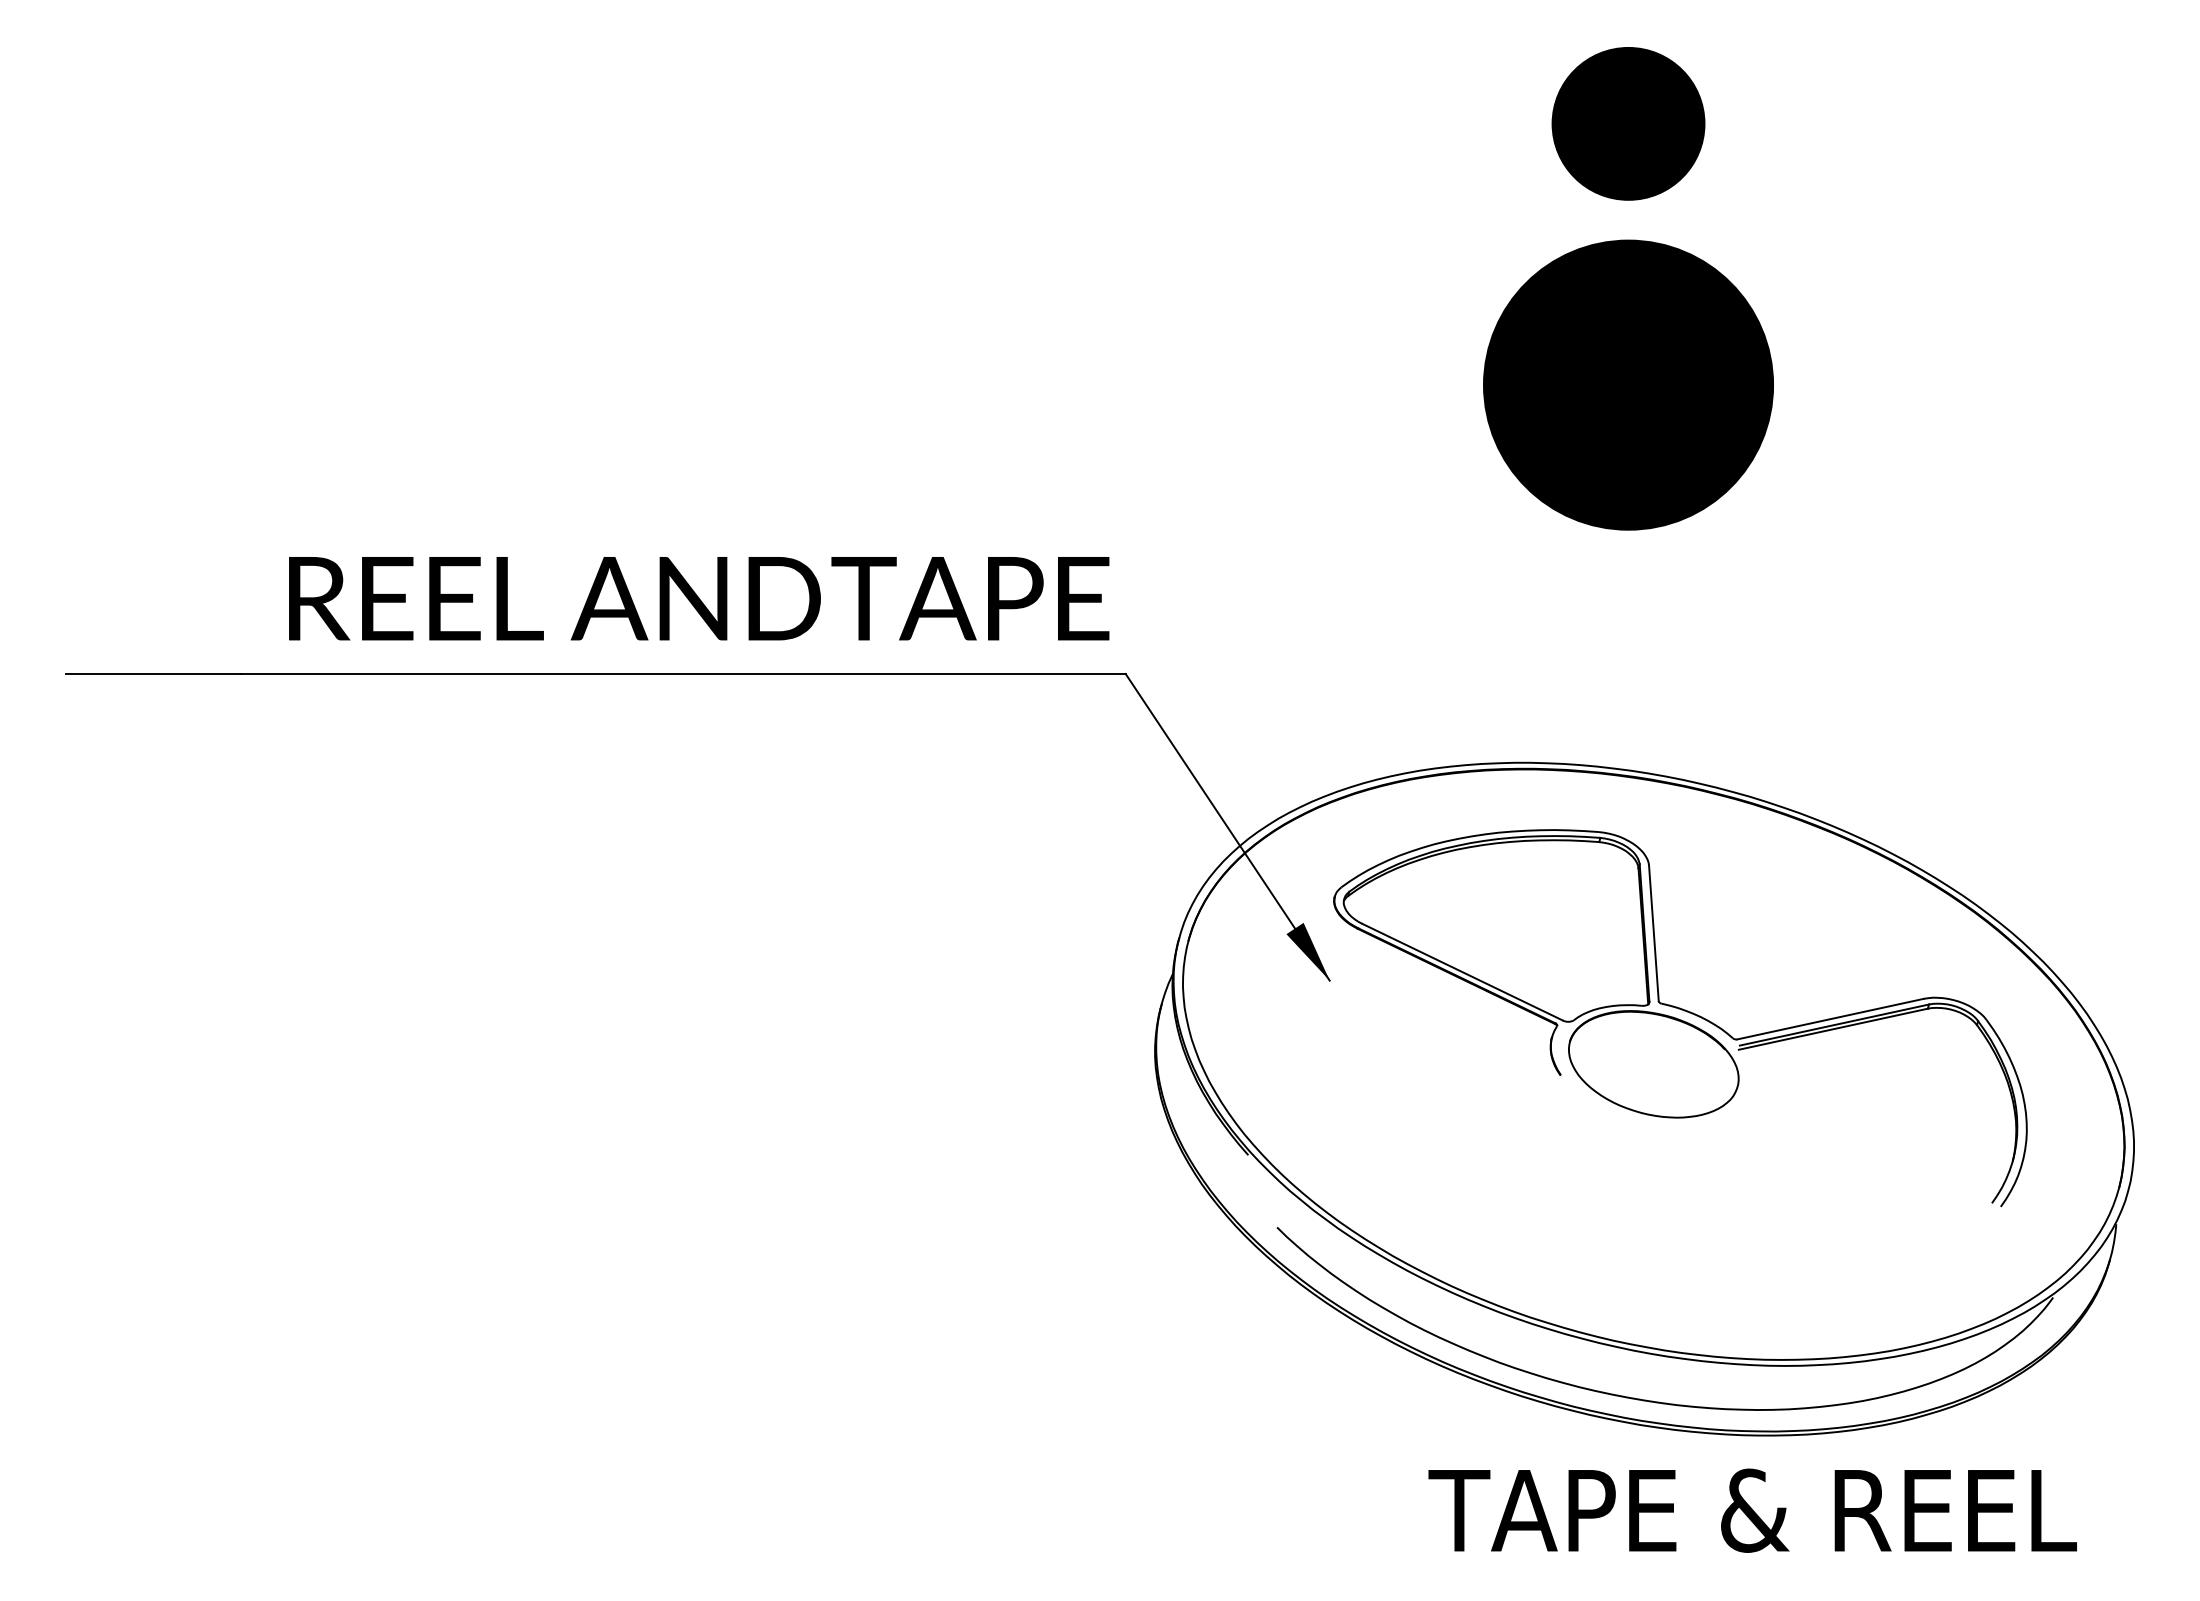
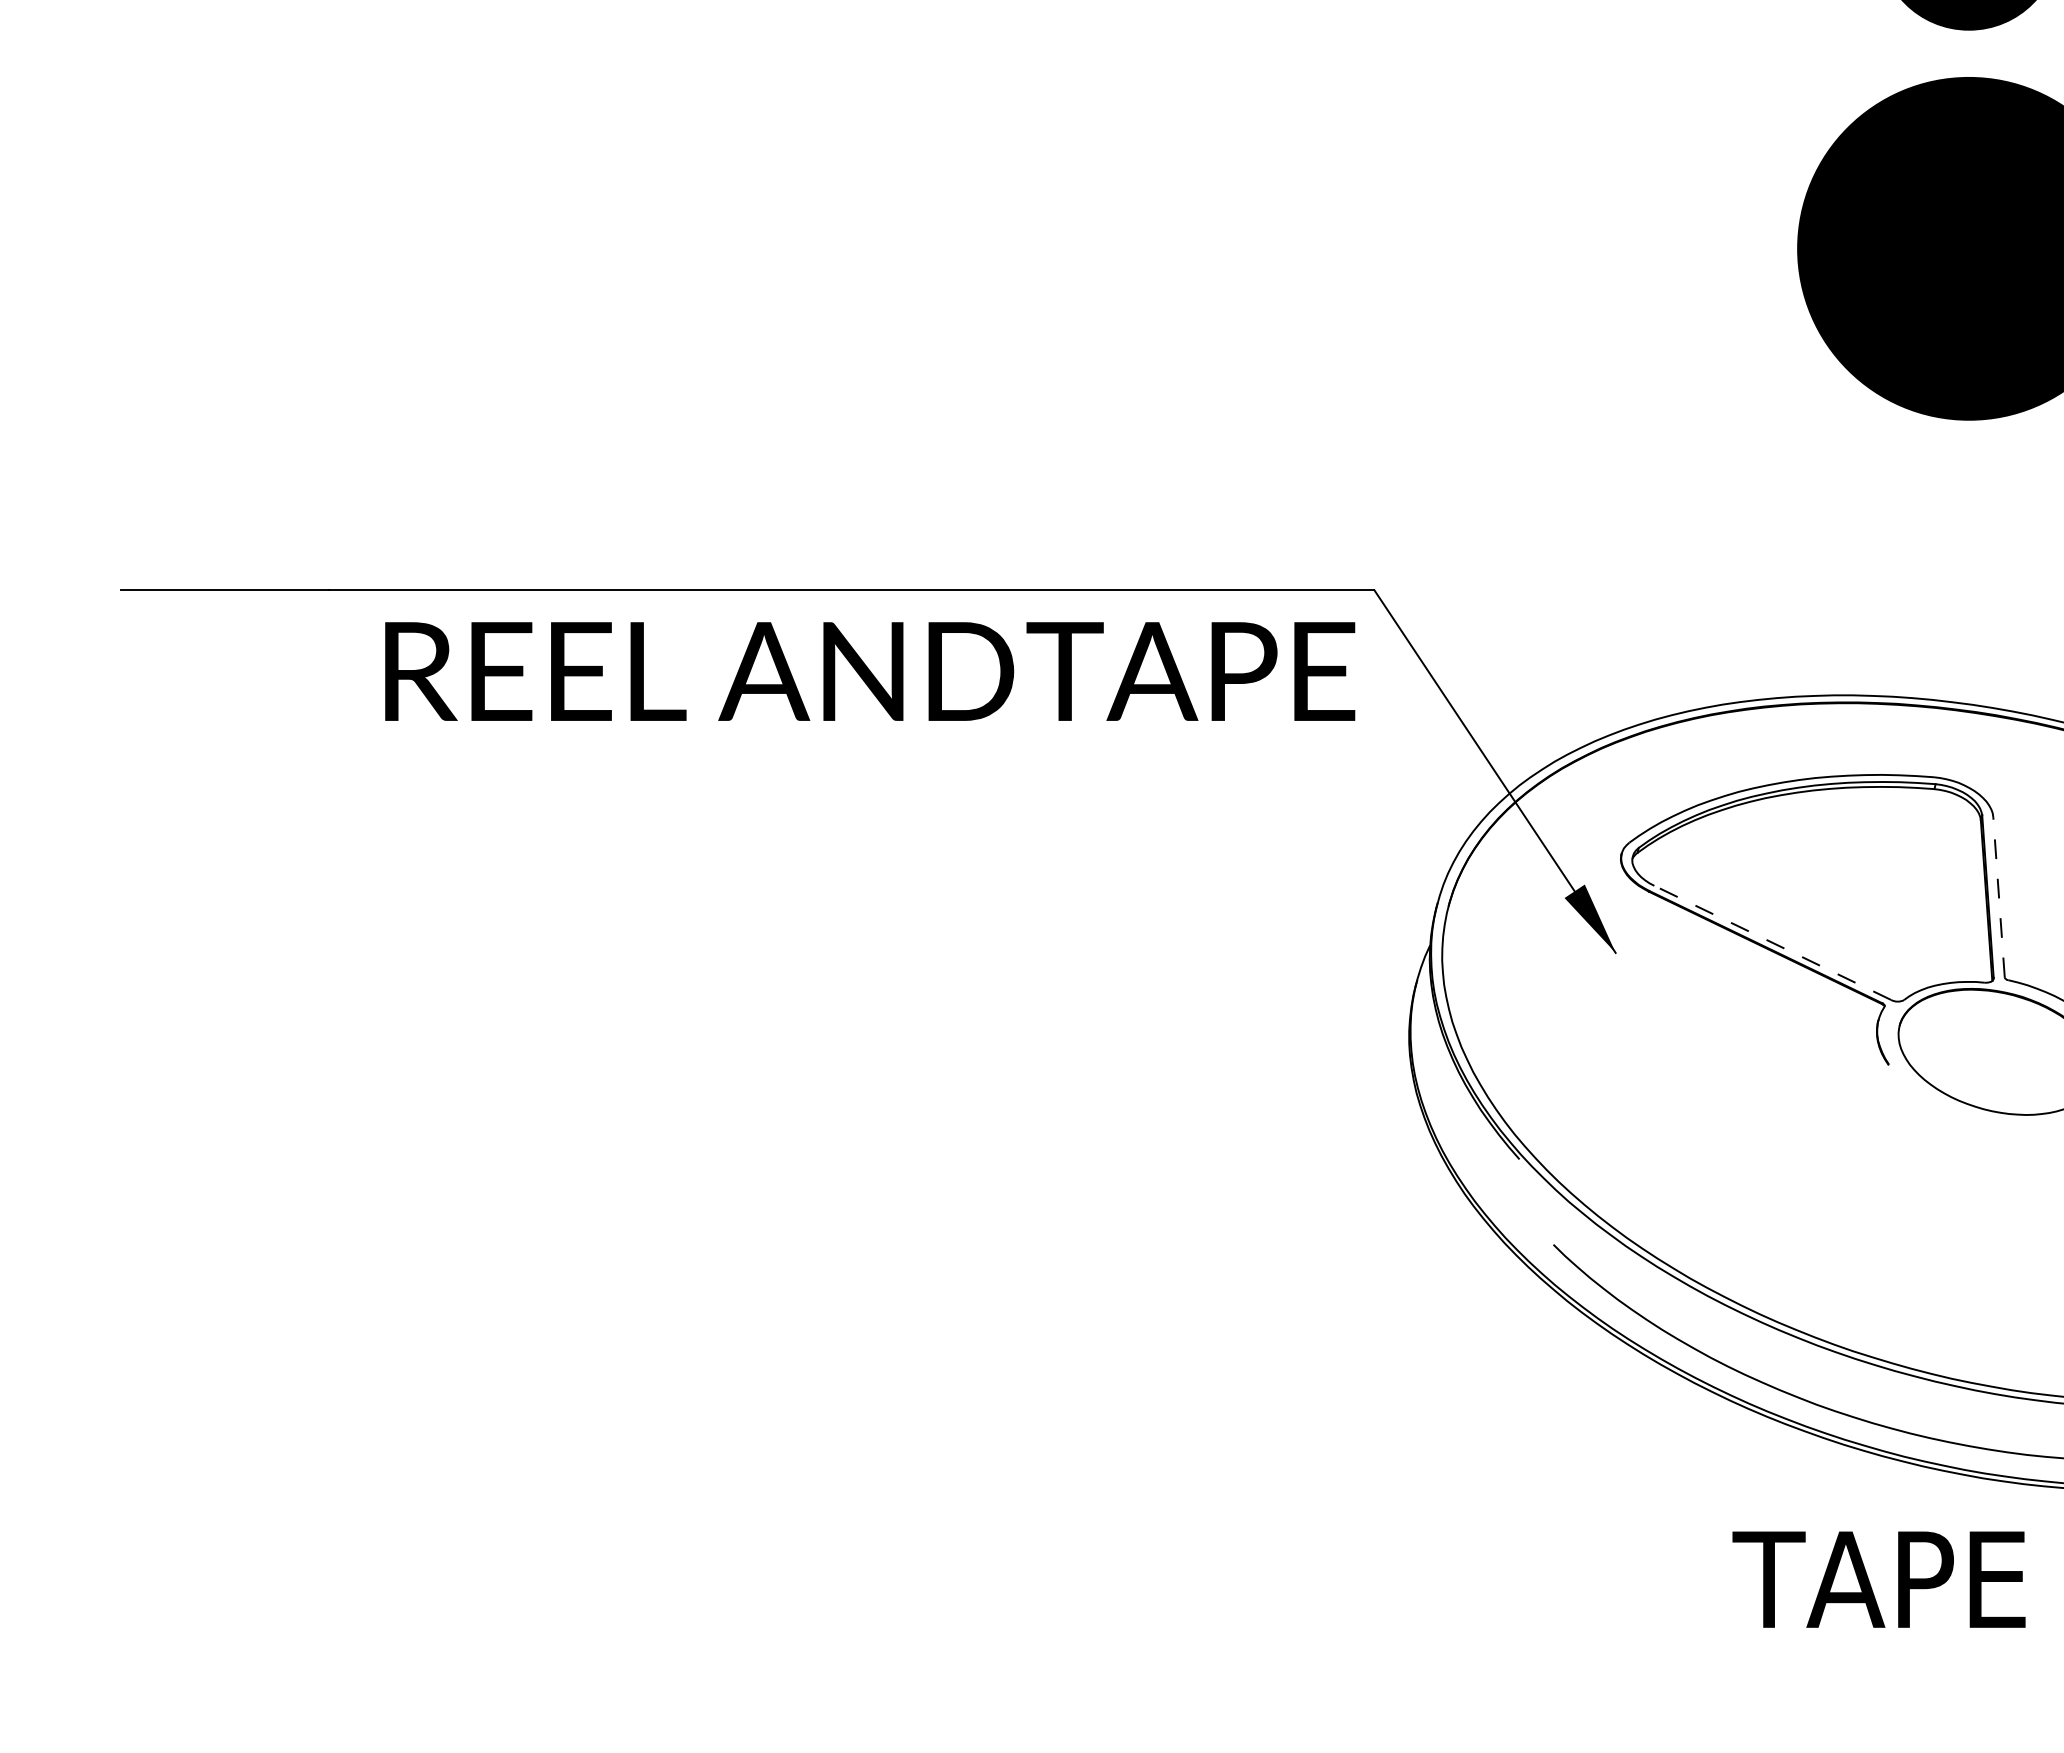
text: (699, 598) -> (870, 671), moved
line: (1653, 933) -> (1998, 897), solid -> dashed
line: (1462, 971) -> (1772, 942), solid -> dashed

